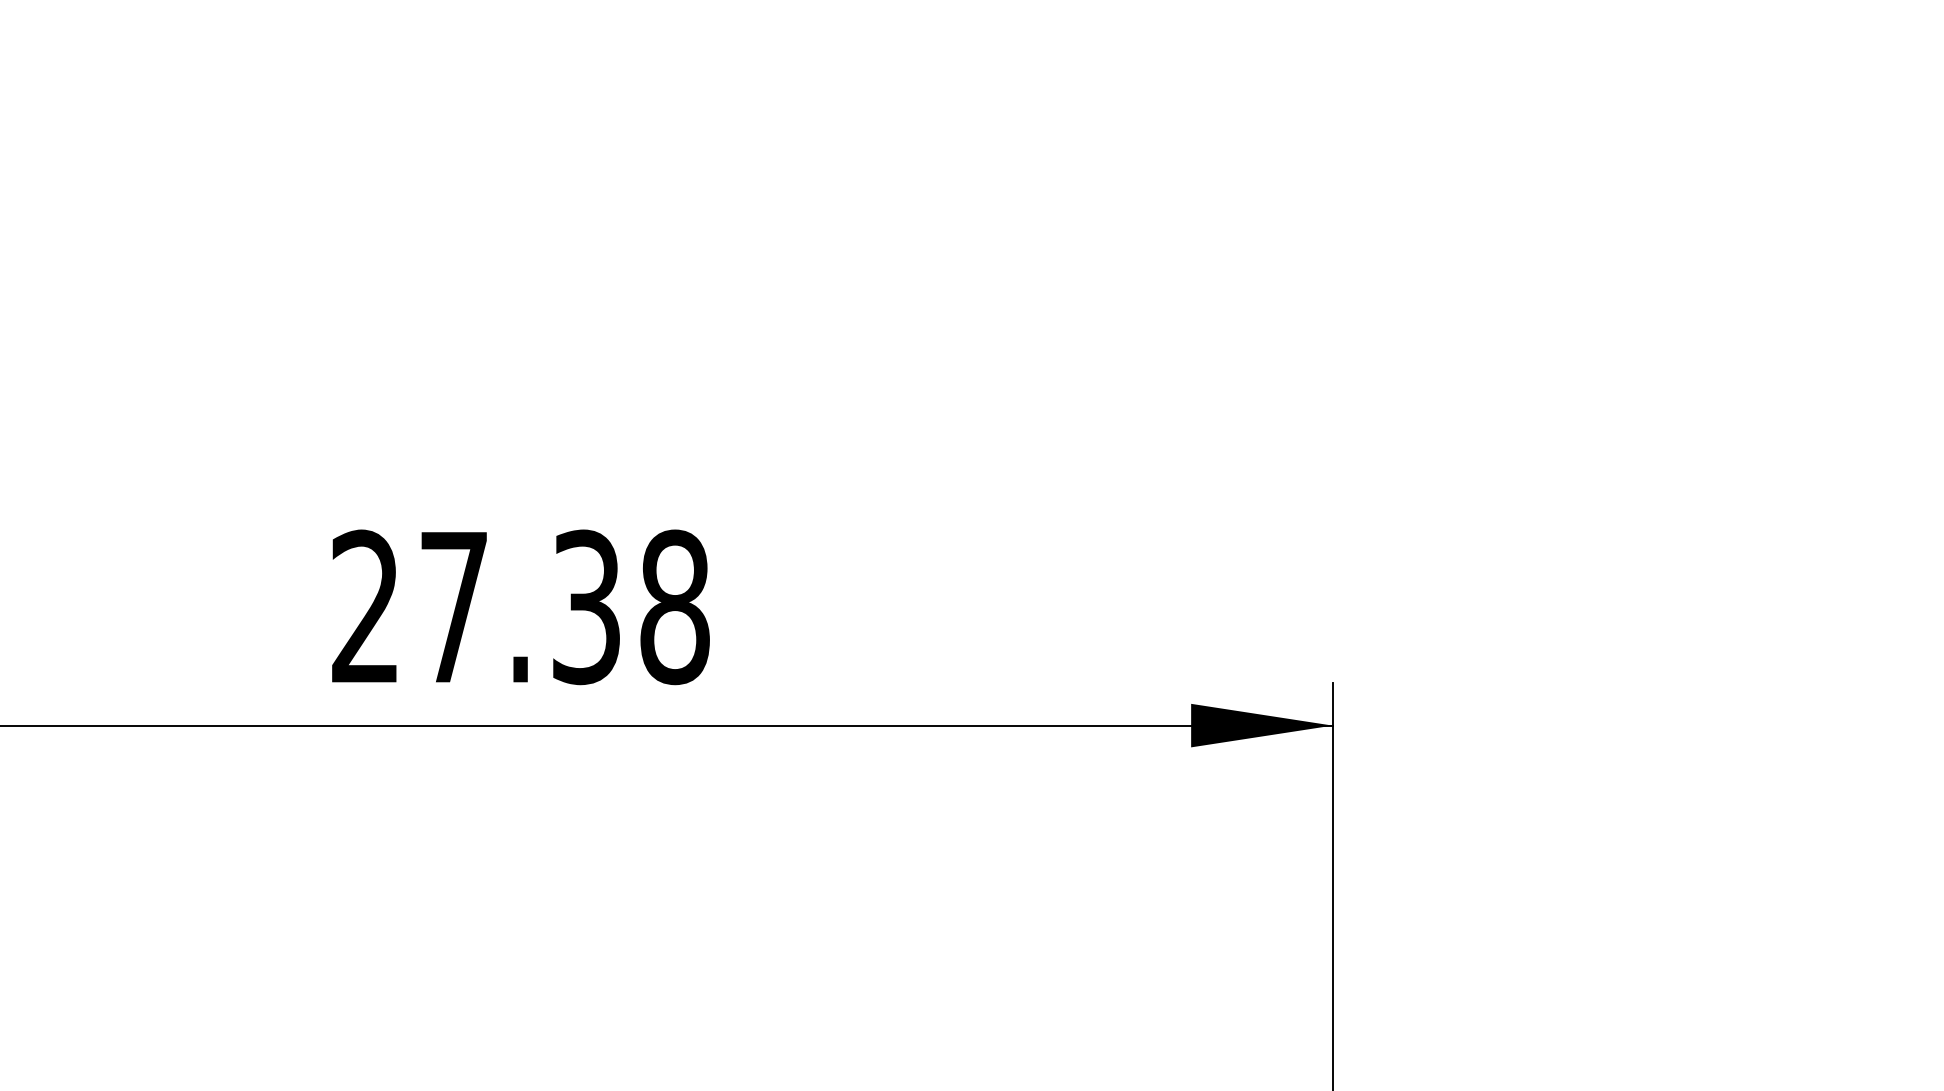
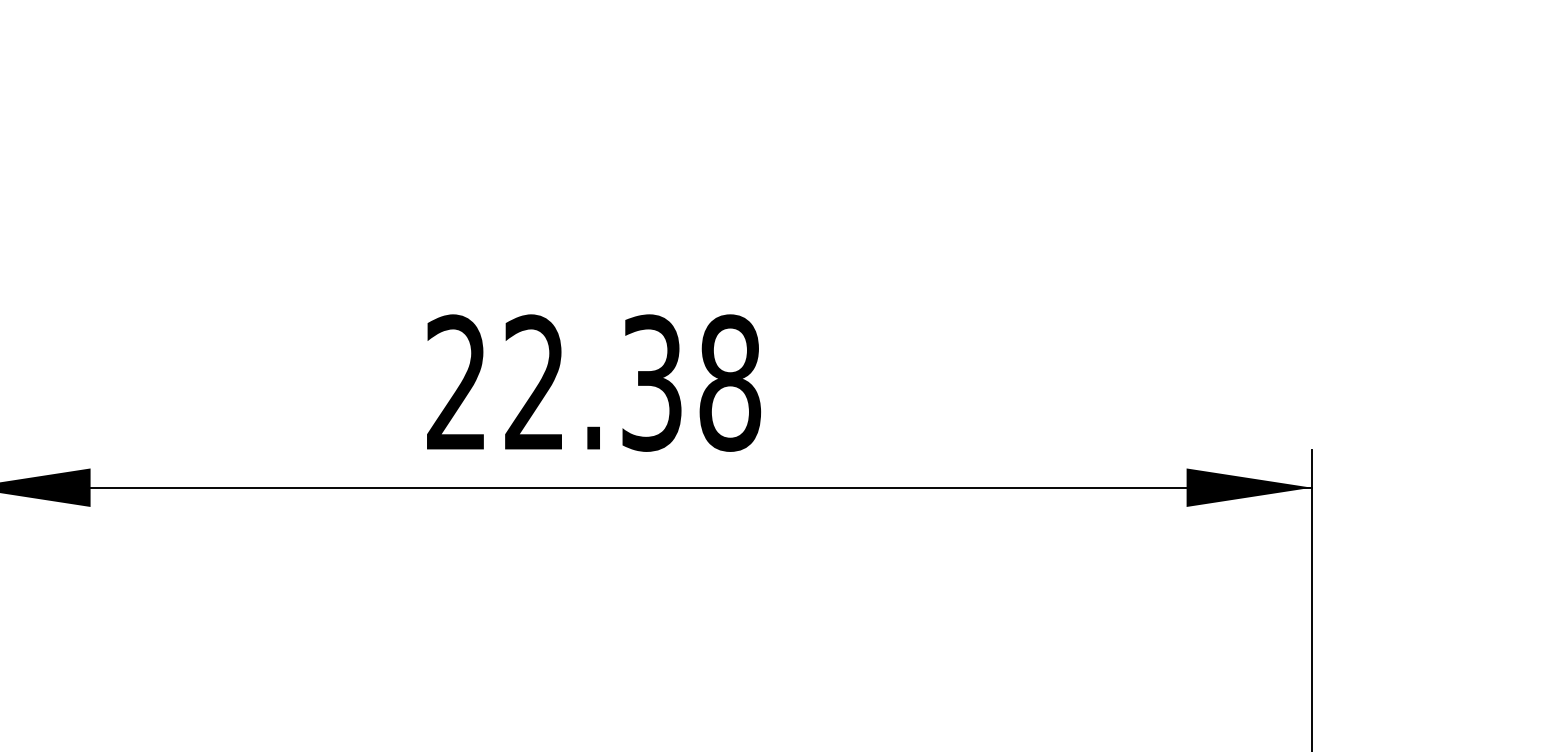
text: (453, 605) -> (534, 381), 27.38 -> 22.38

